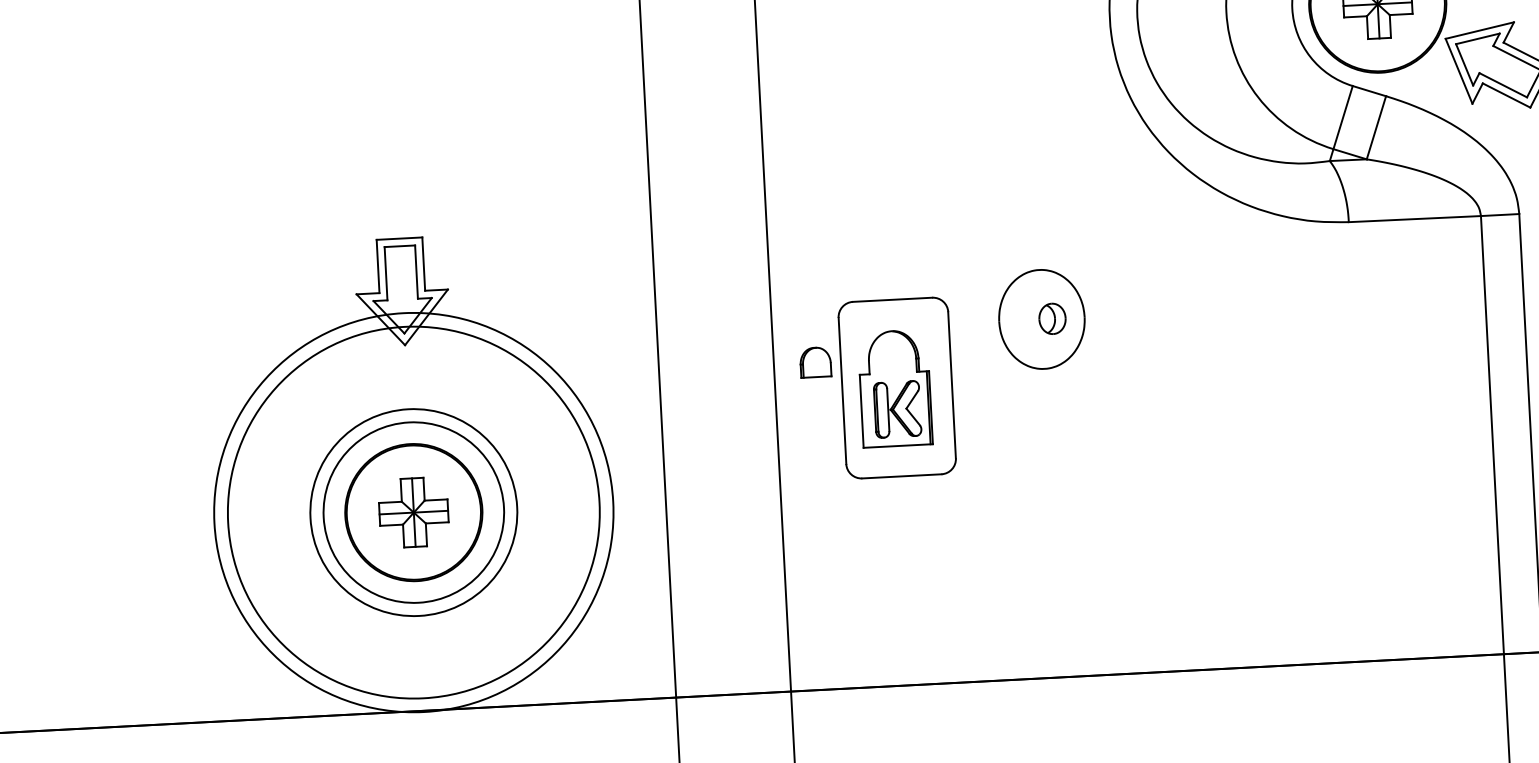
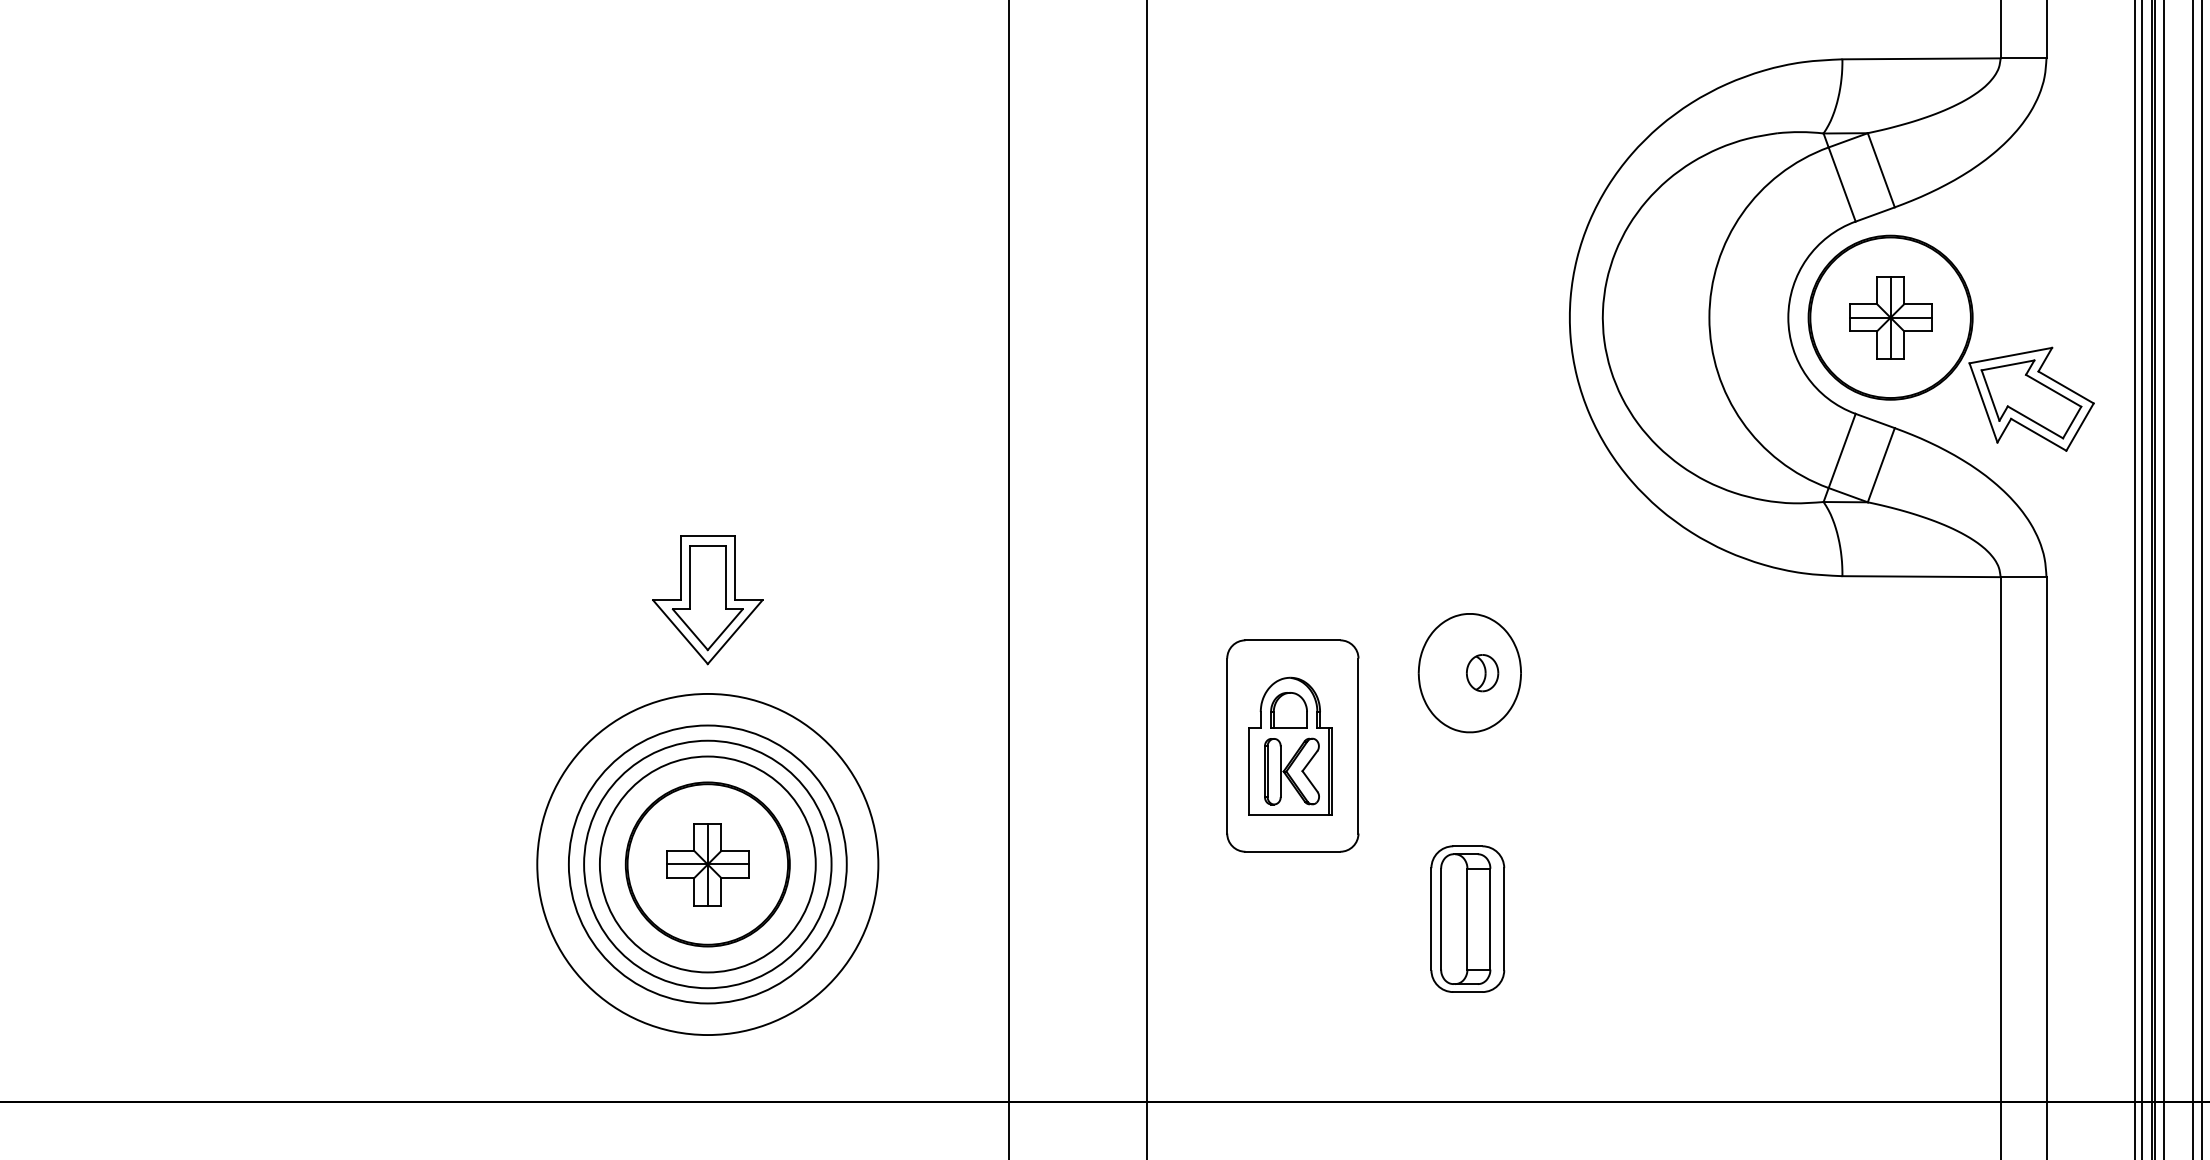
part: (815, 362) -> (1288, 710), moved
circle: (413, 512) -> (707, 864), size x0.62
circle: (413, 512) -> (707, 864), size x0.71
part: (1050, 524) -> (1467, 918), added

